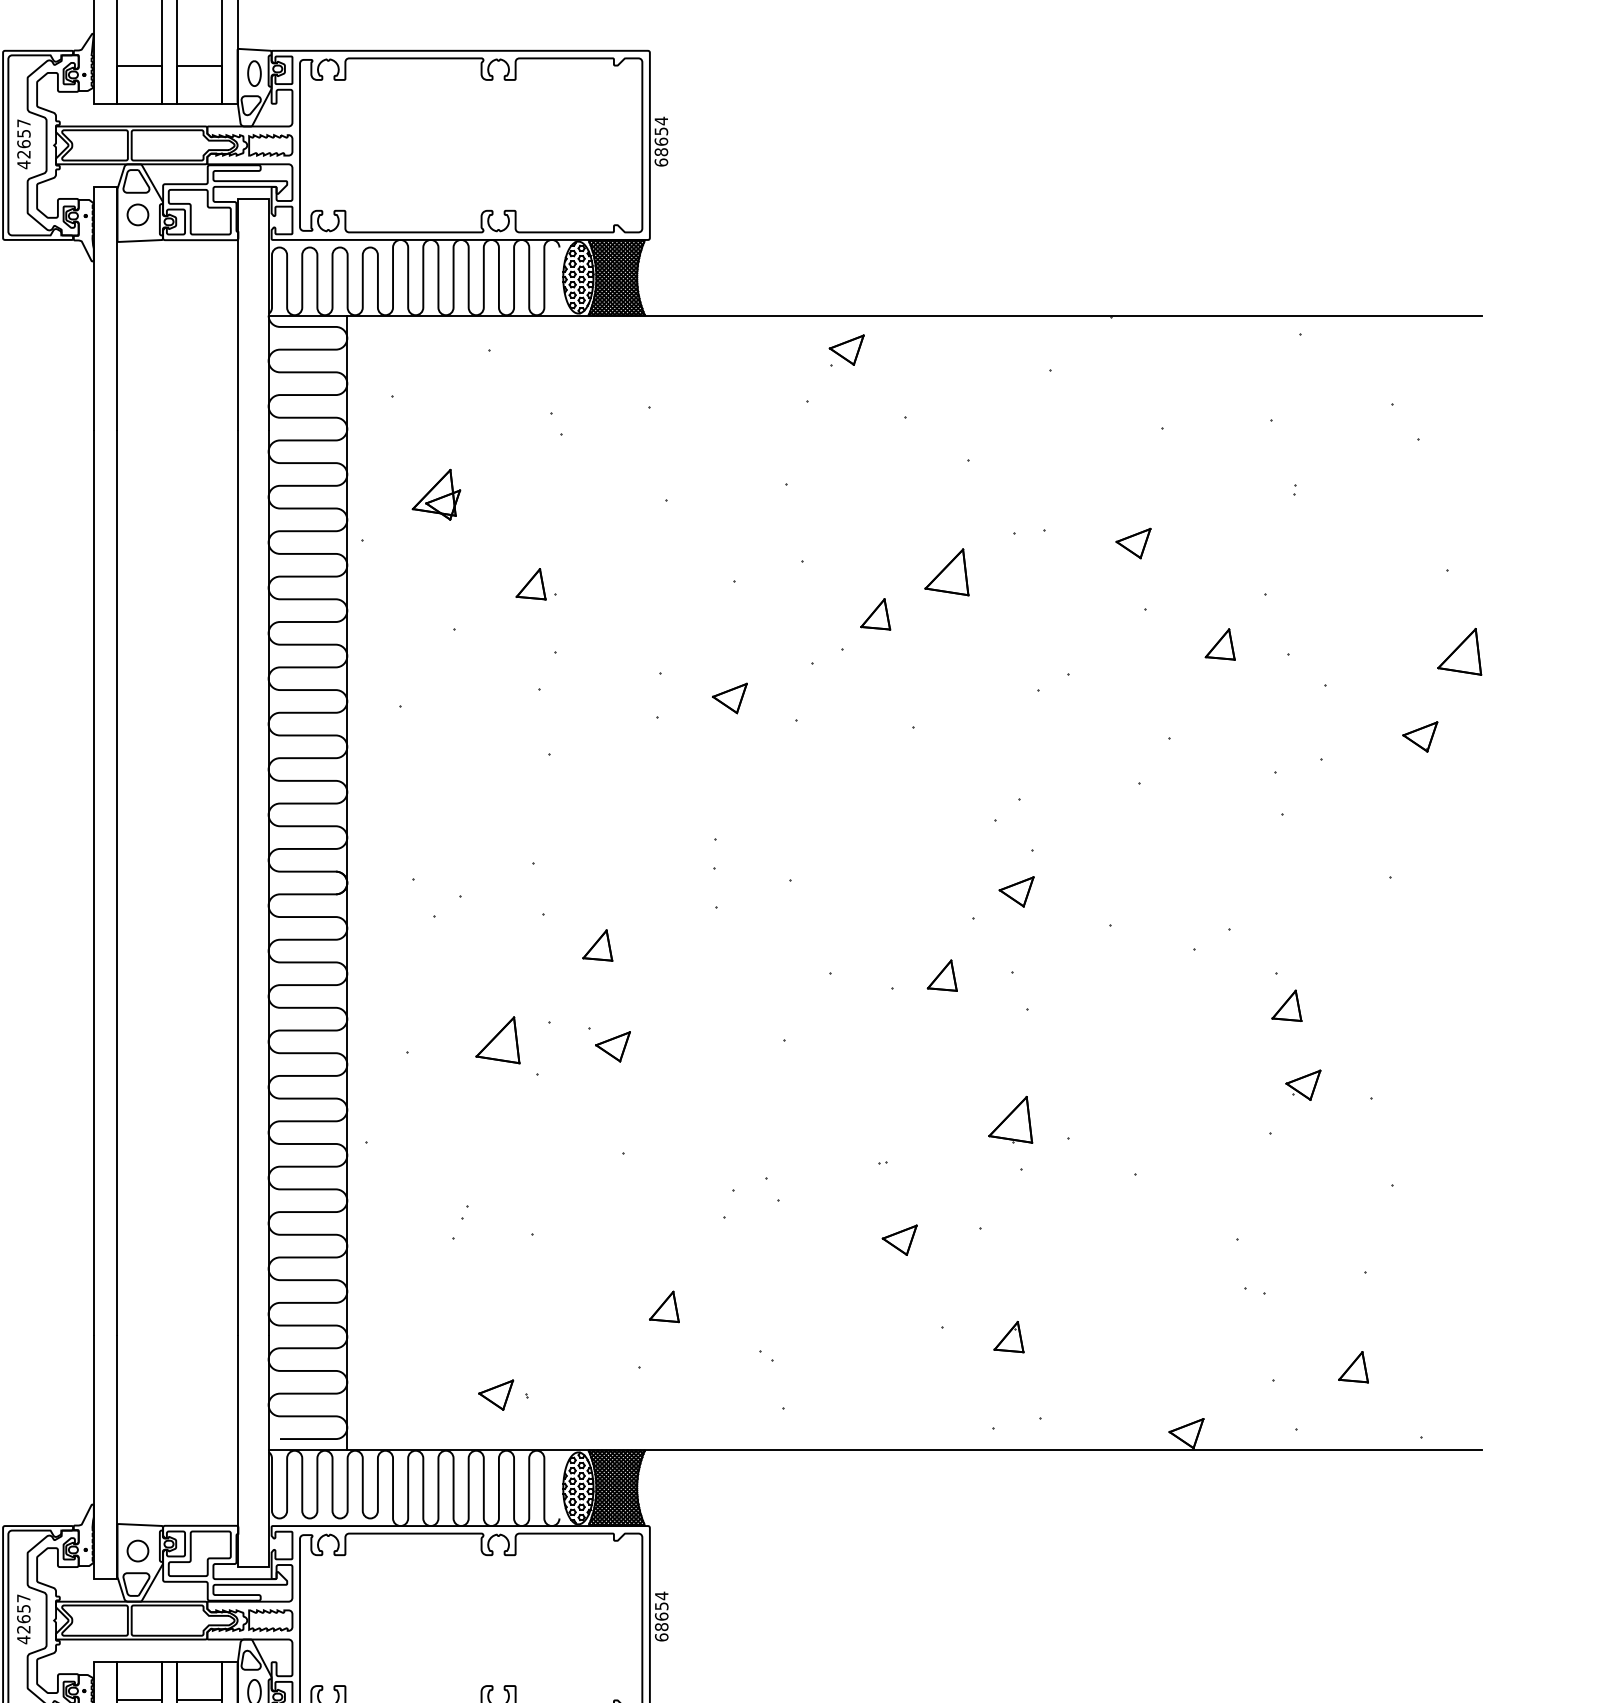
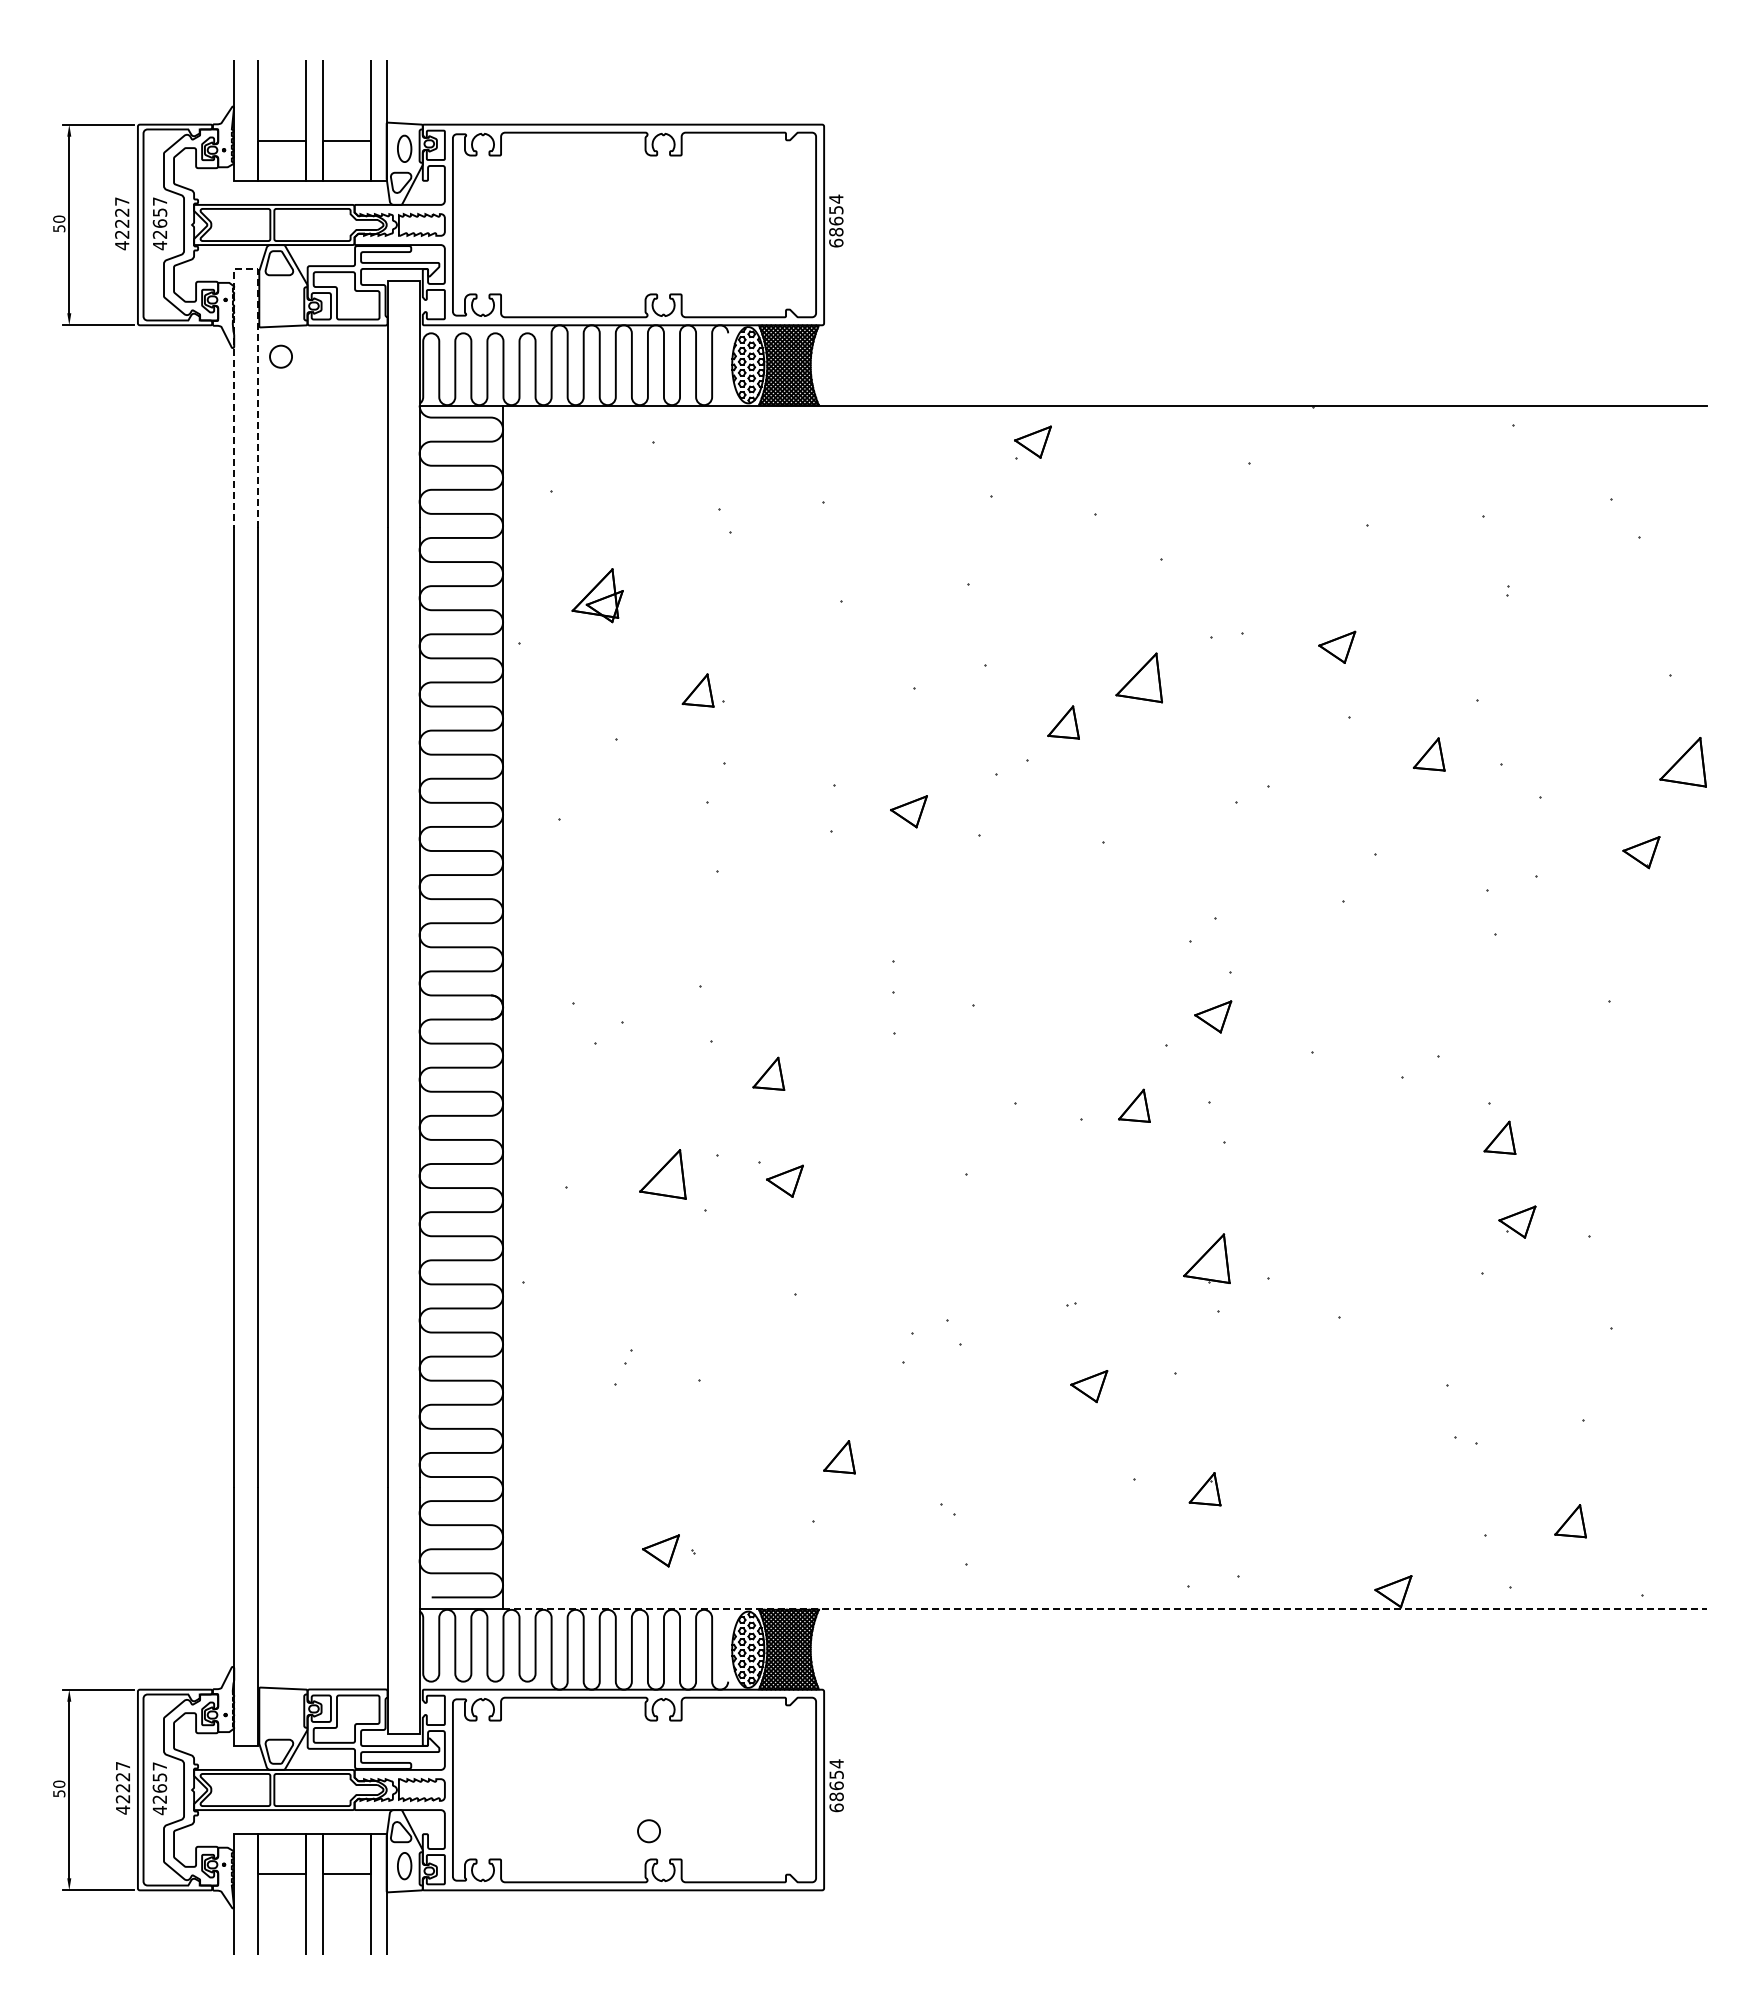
line: (104, 187) -> (245, 269), solid -> dashed
circle: (137, 214) -> (280, 356), moved
line: (915, 1450) -> (1105, 1609), solid -> dashed
circle: (137, 1551) -> (648, 1831), moved

